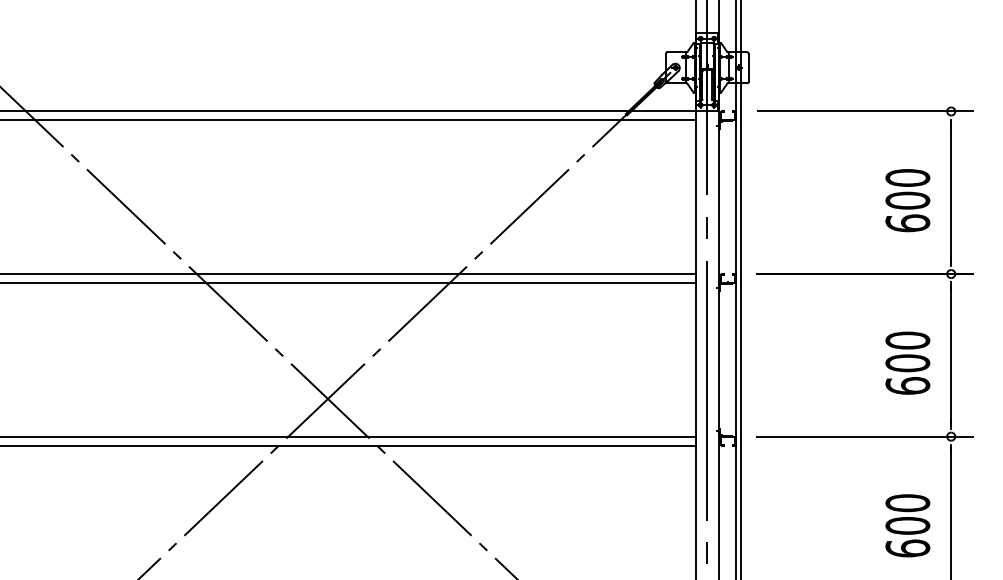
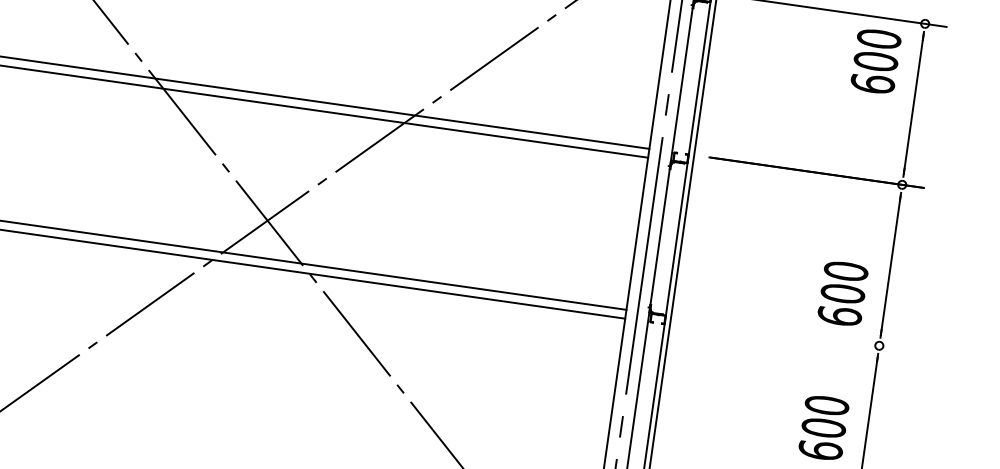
text: (907, 200) -> (875, 61), moved
text: (907, 362) -> (842, 292), moved
line: (864, 436) -> (793, 333), removed

